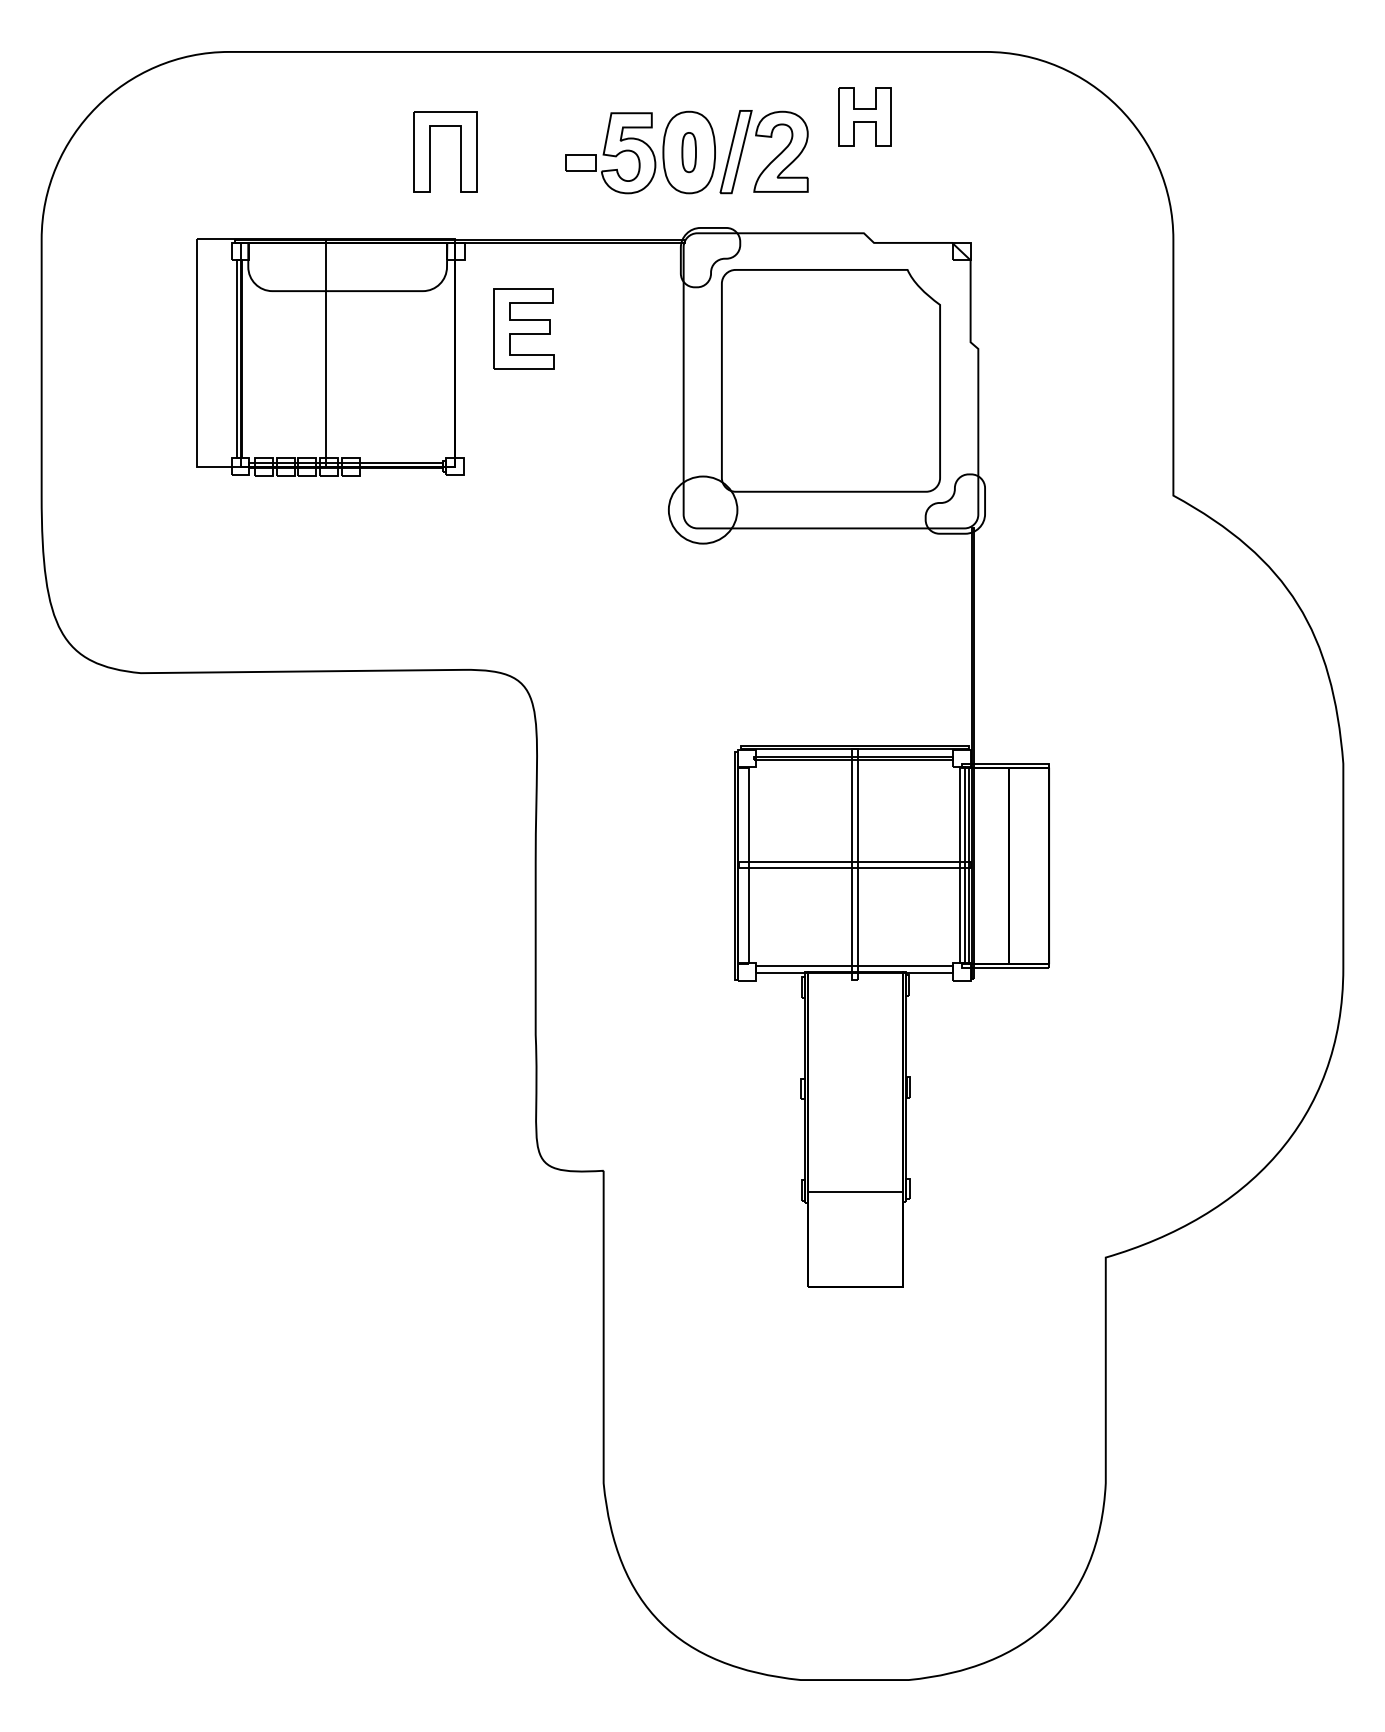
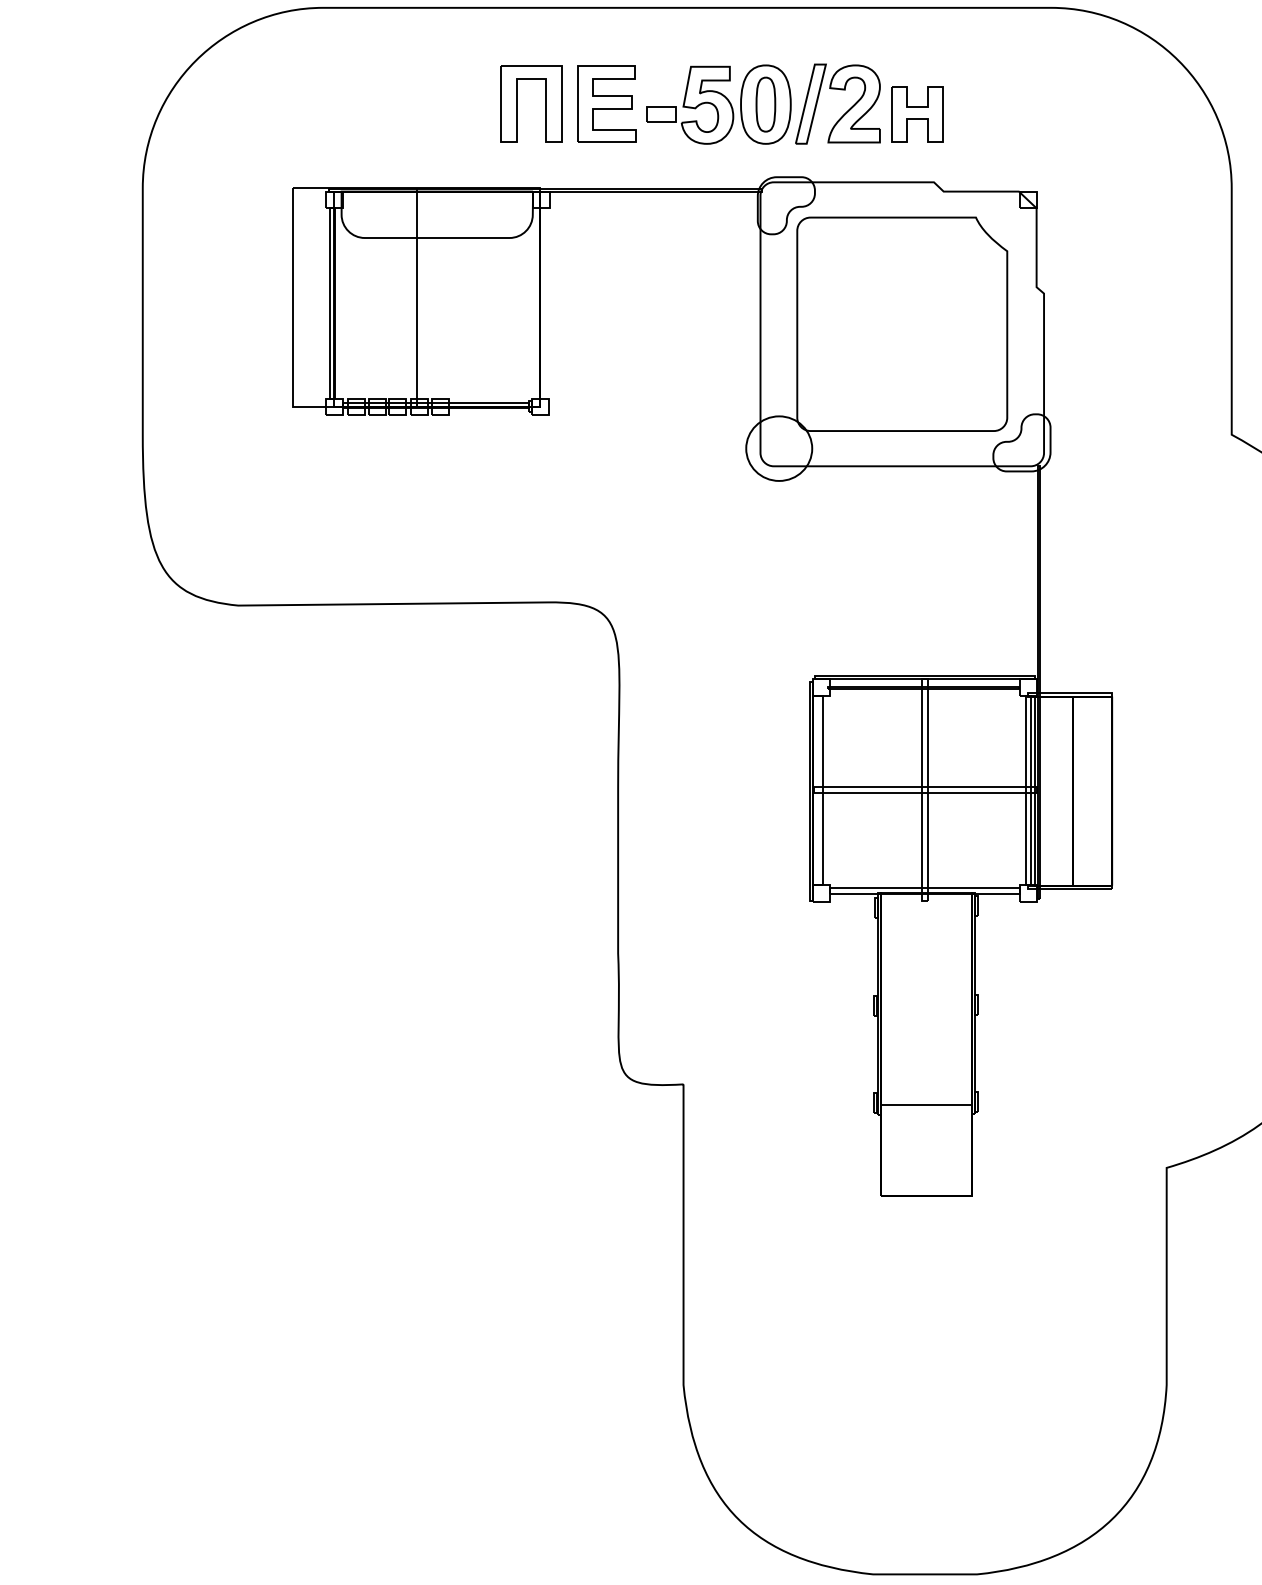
part: (864, 116) -> (917, 114), moved
part: (688, 152) -> (765, 104), size x1.43
part: (523, 328) -> (606, 103), moved

